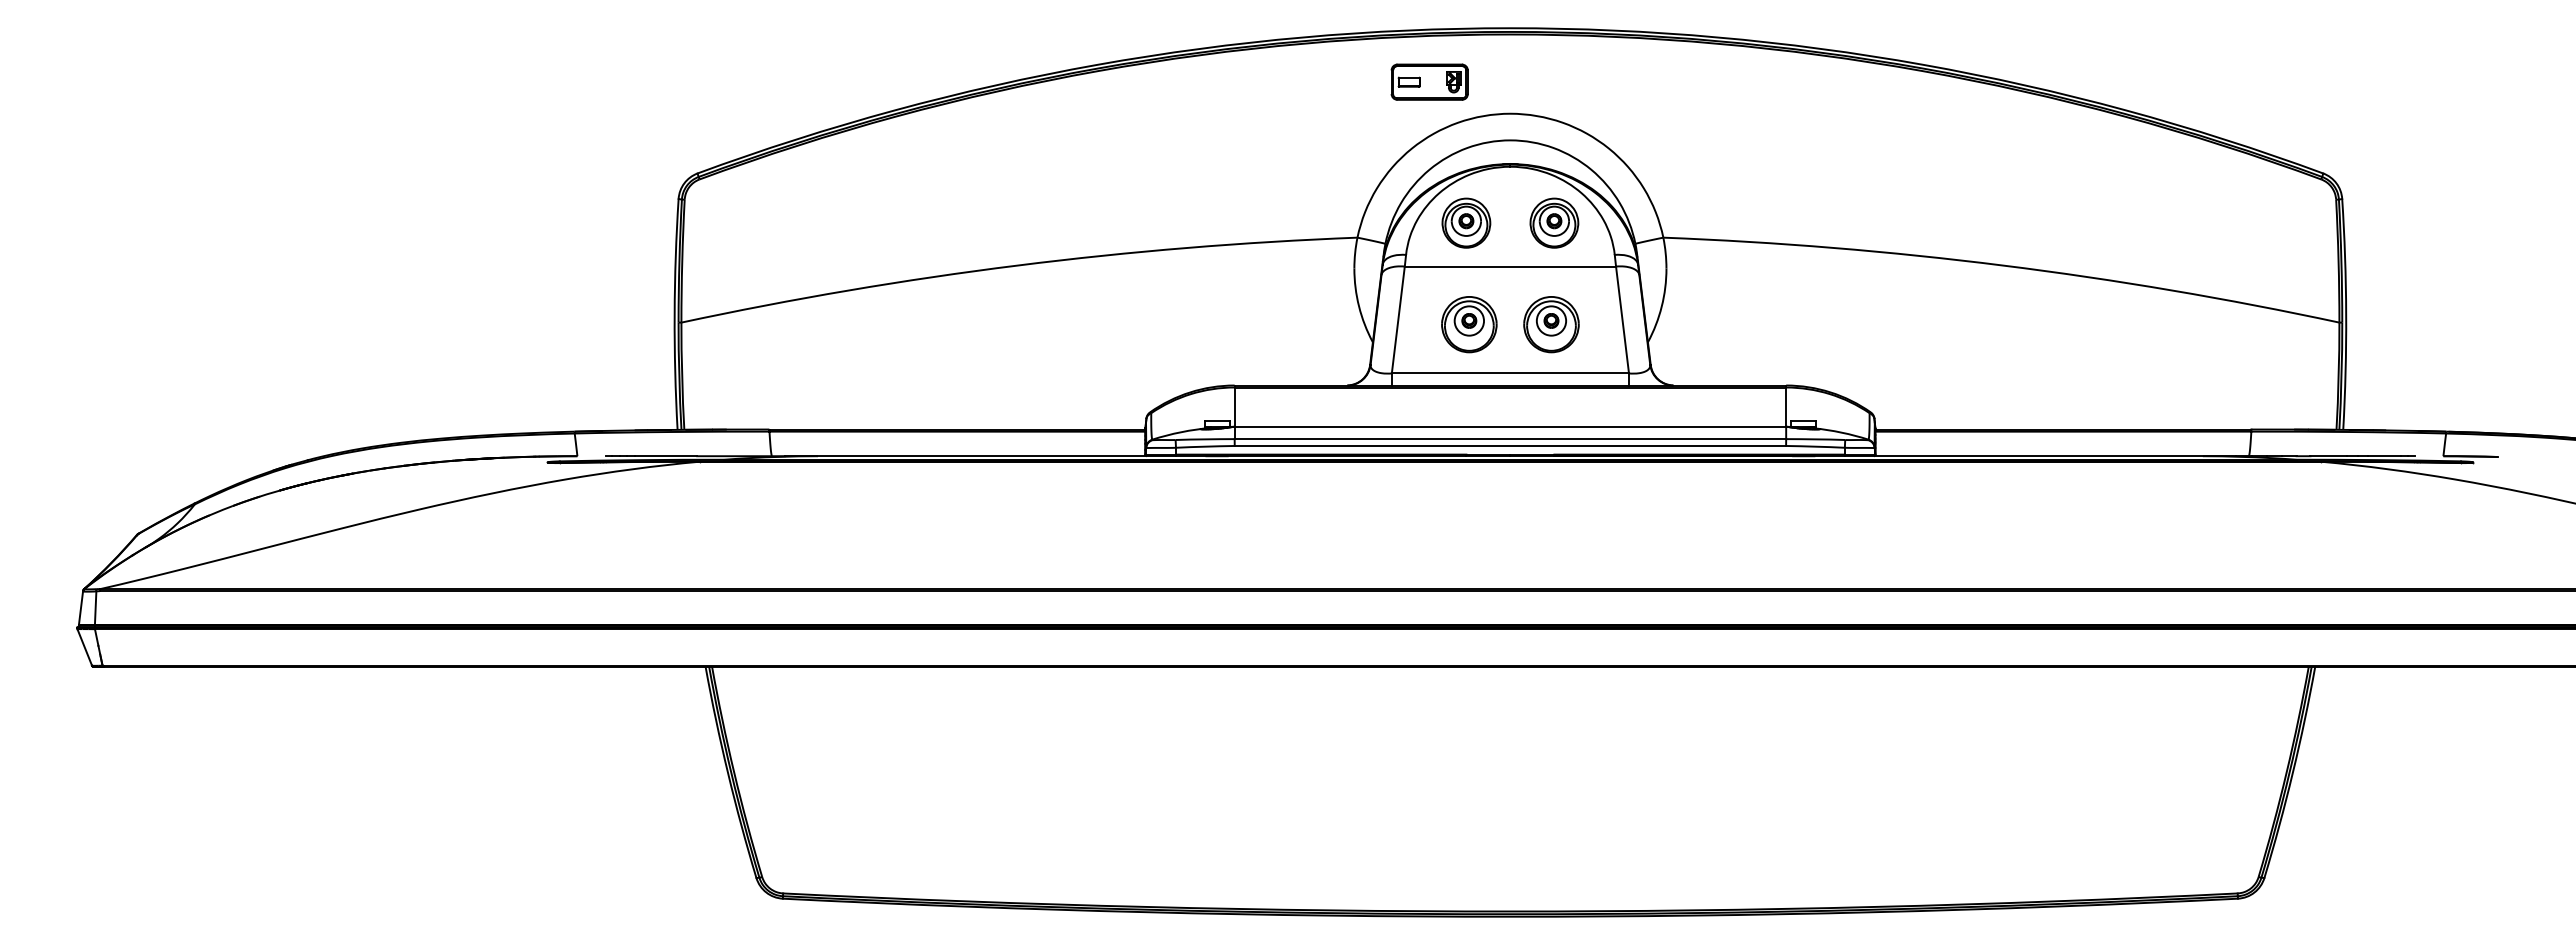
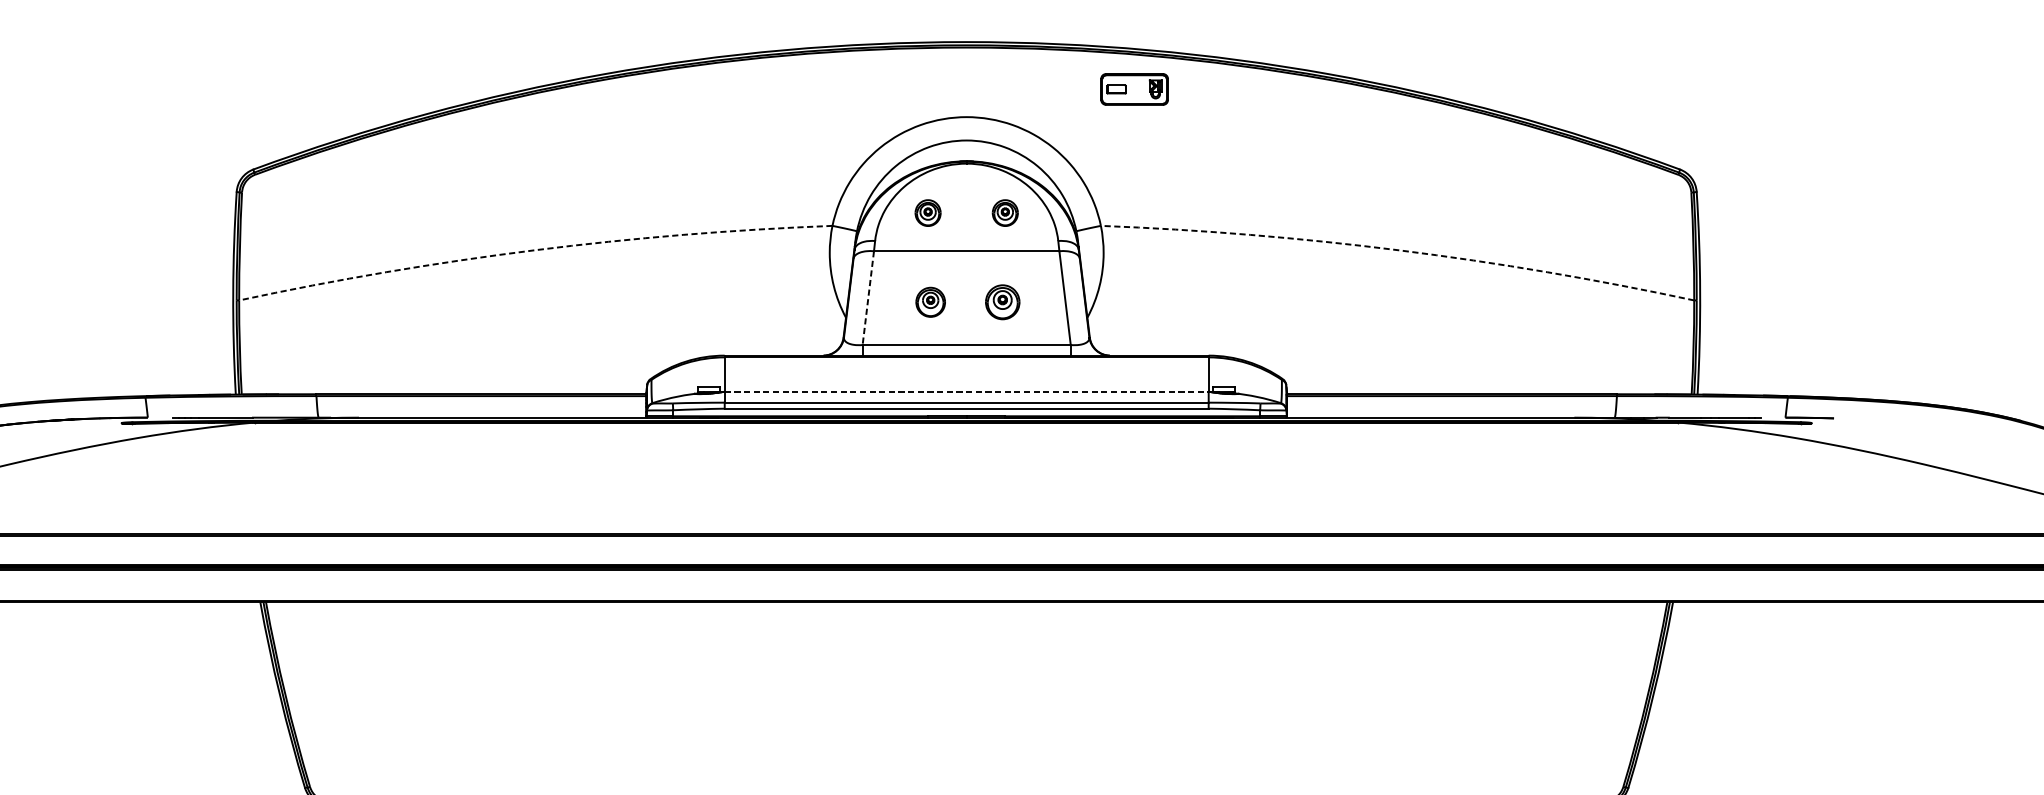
part: (1429, 81) -> (1134, 88), moved
part: (1466, 222) -> (928, 212), size x0.6
part: (1554, 222) -> (1005, 212), size x0.6
arc: (1017, 265) -> (534, 250), solid -> dashed
arc: (2003, 265) -> (1399, 250), solid -> dashed
line: (1398, 320) -> (868, 298), solid -> dashed
part: (1469, 324) -> (930, 302), size x0.6
part: (1551, 324) -> (1002, 302), size x0.7
line: (1510, 426) -> (966, 391), solid -> dashed

